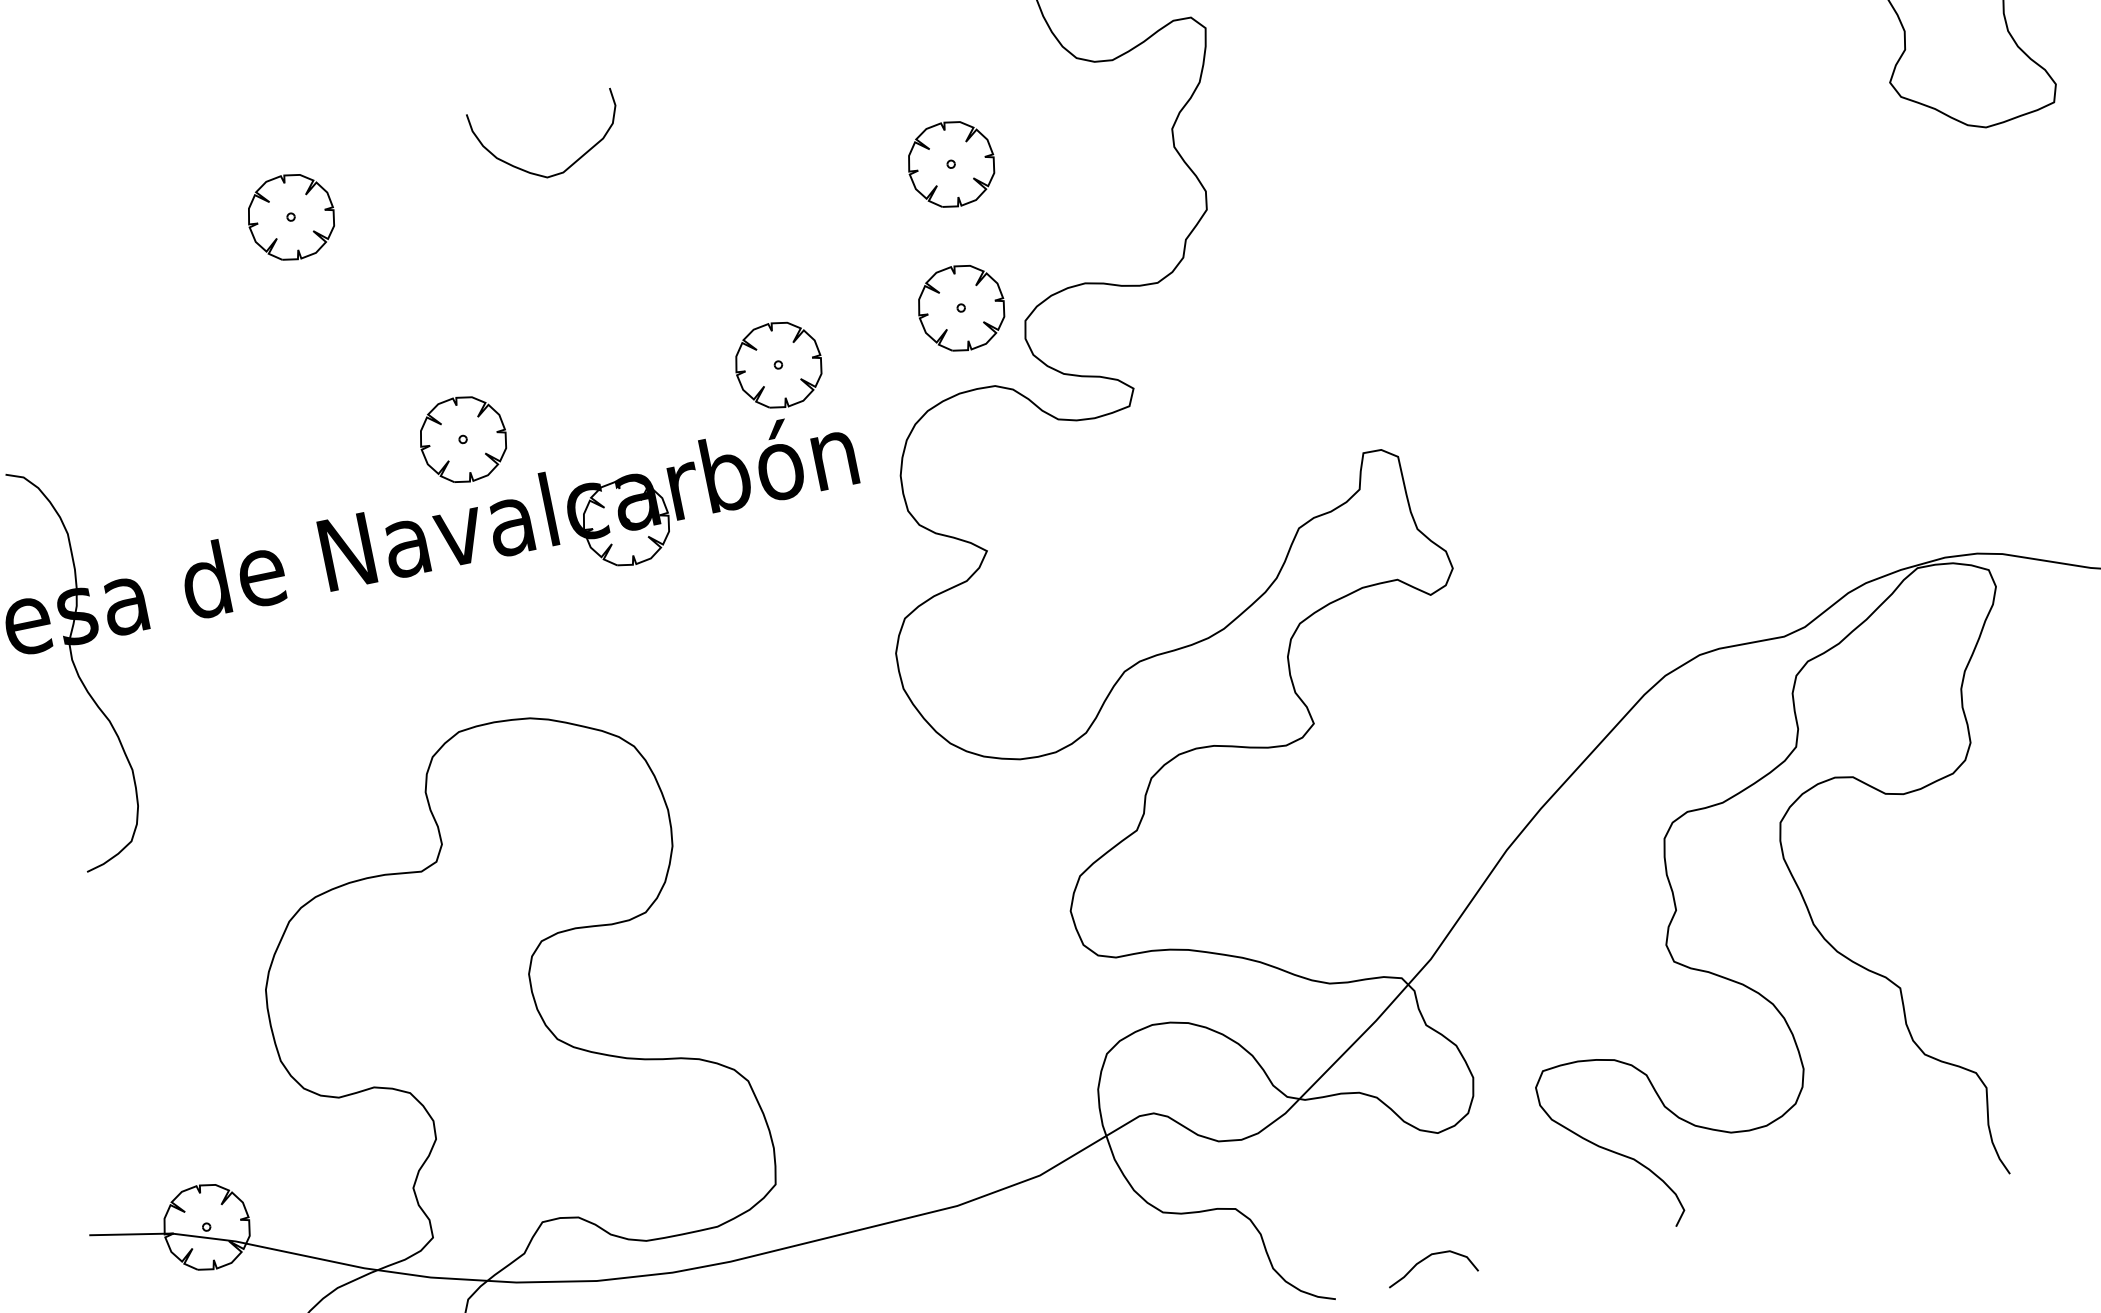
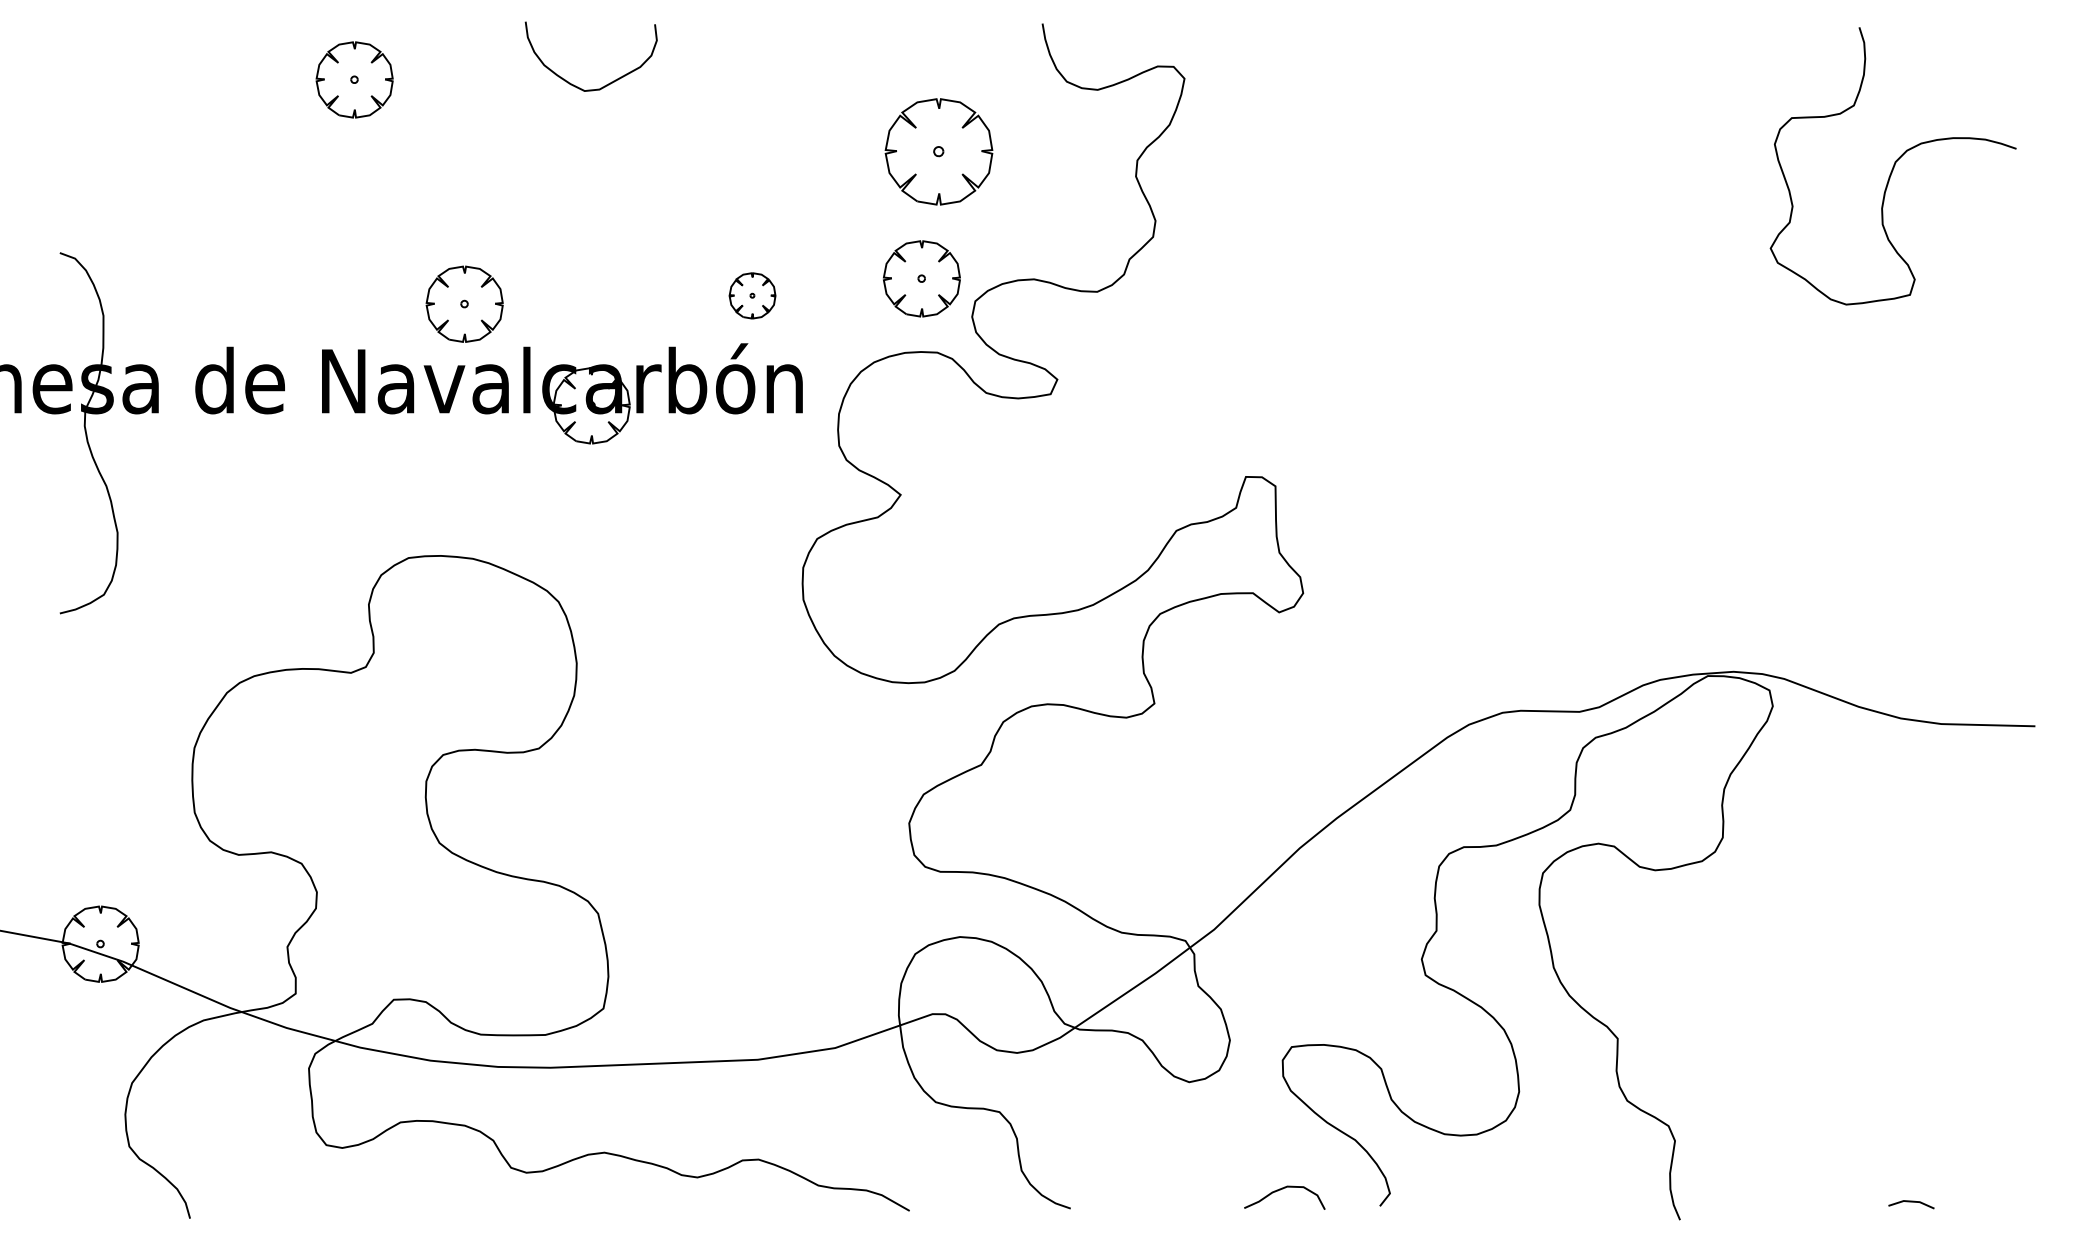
part: (950, 164) -> (938, 151), size x1.4
part: (778, 364) -> (752, 295), size x0.6
curve: (1428, 1258) -> (1283, 1189), moved

